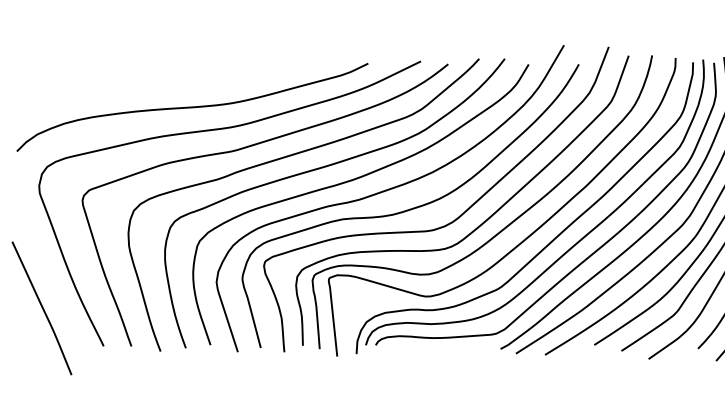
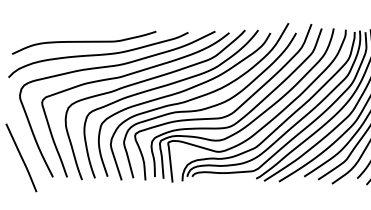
curve: (165, 82) -> (84, 42), added

